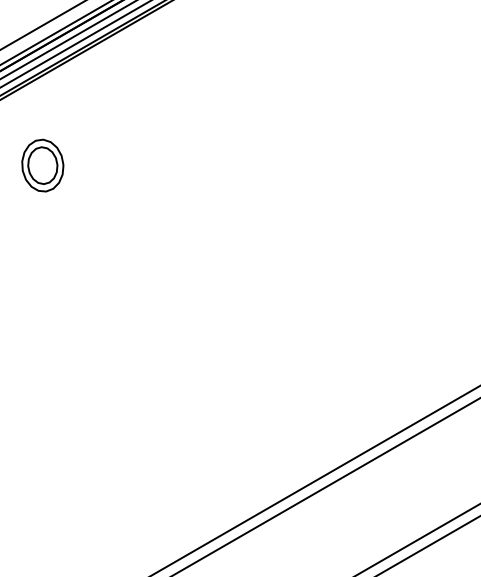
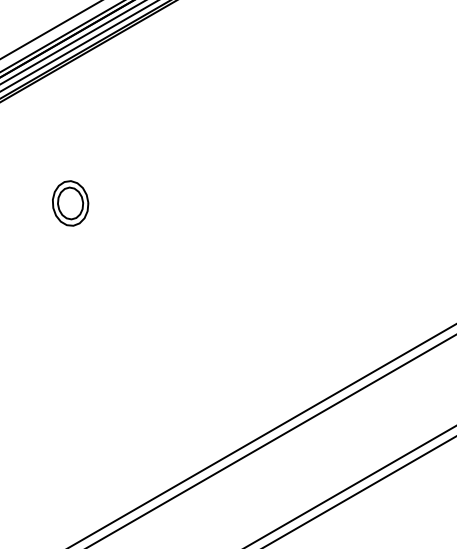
part: (42, 165) -> (70, 203), moved

